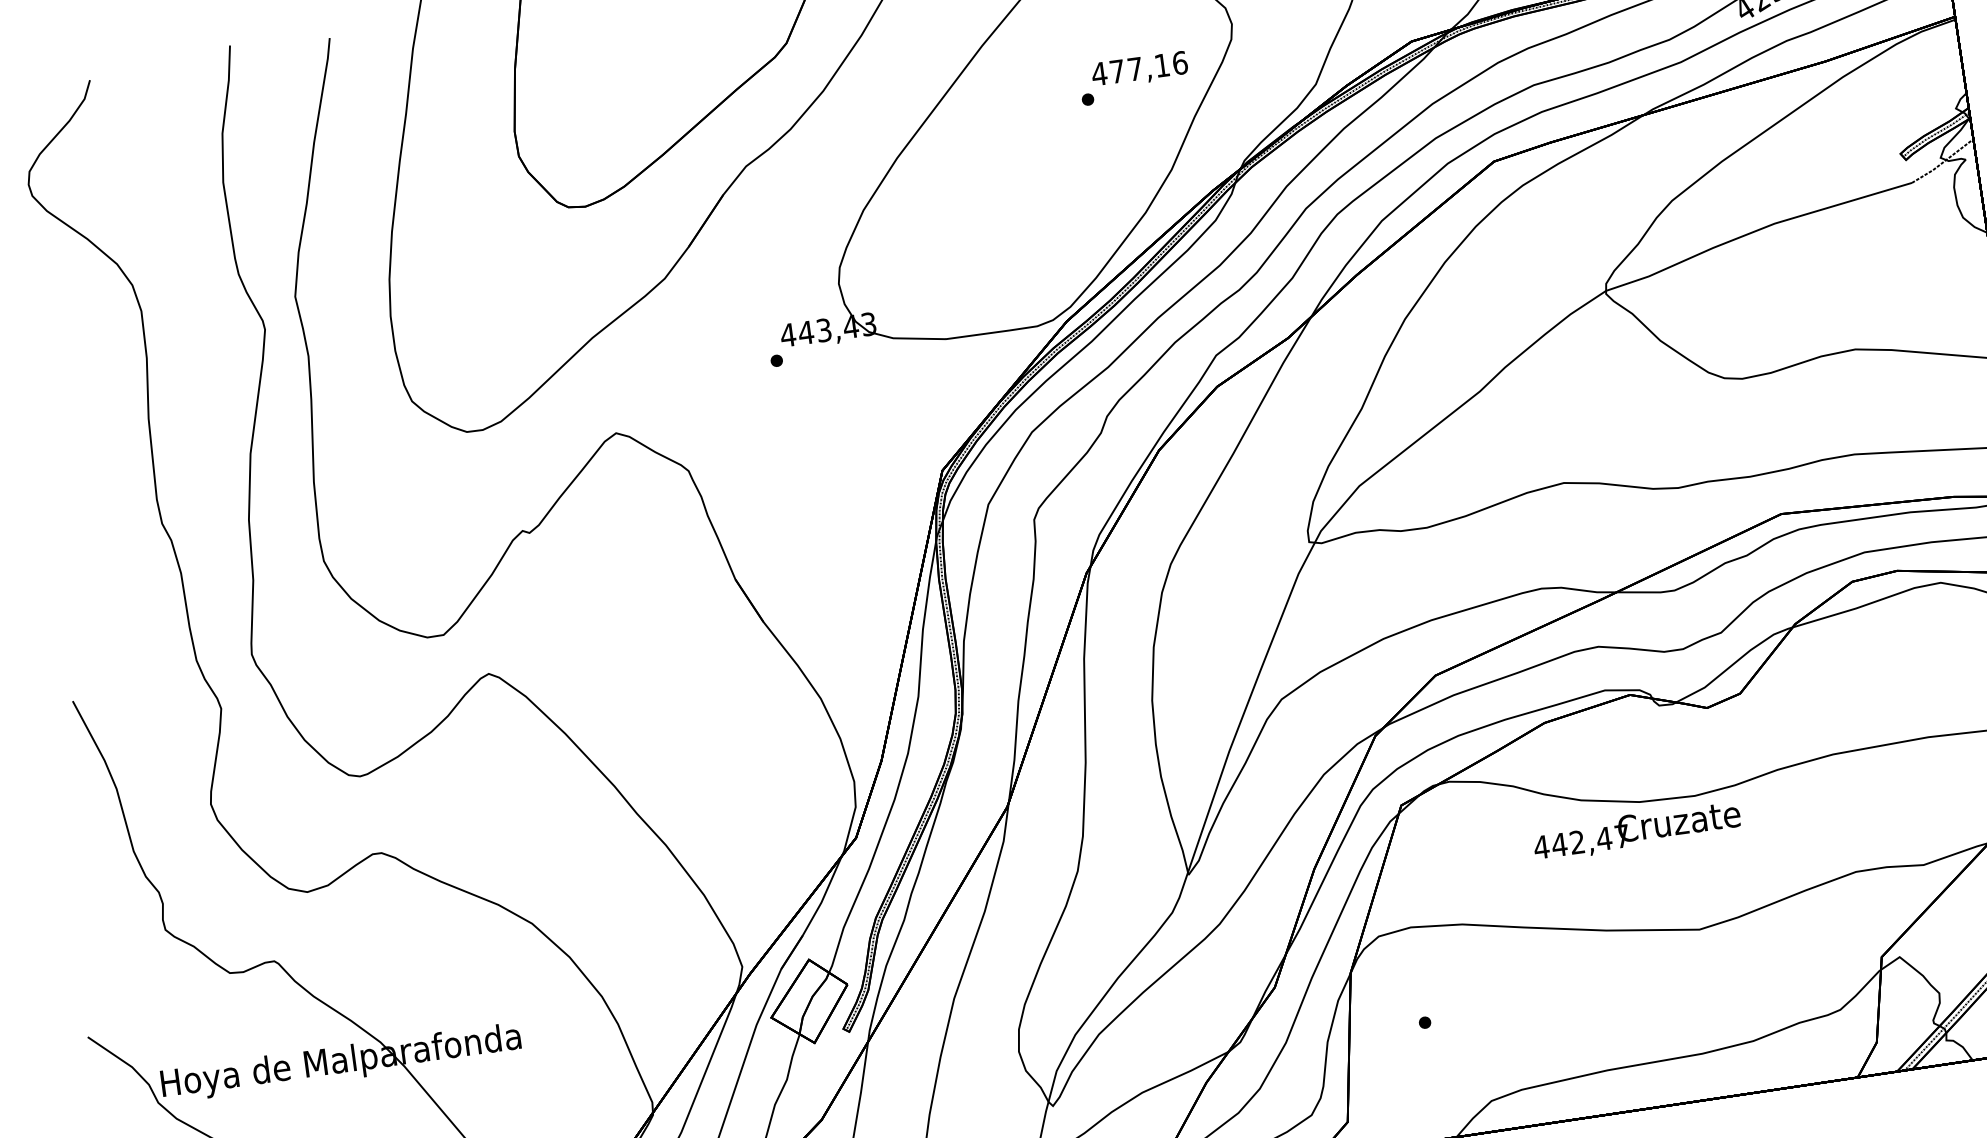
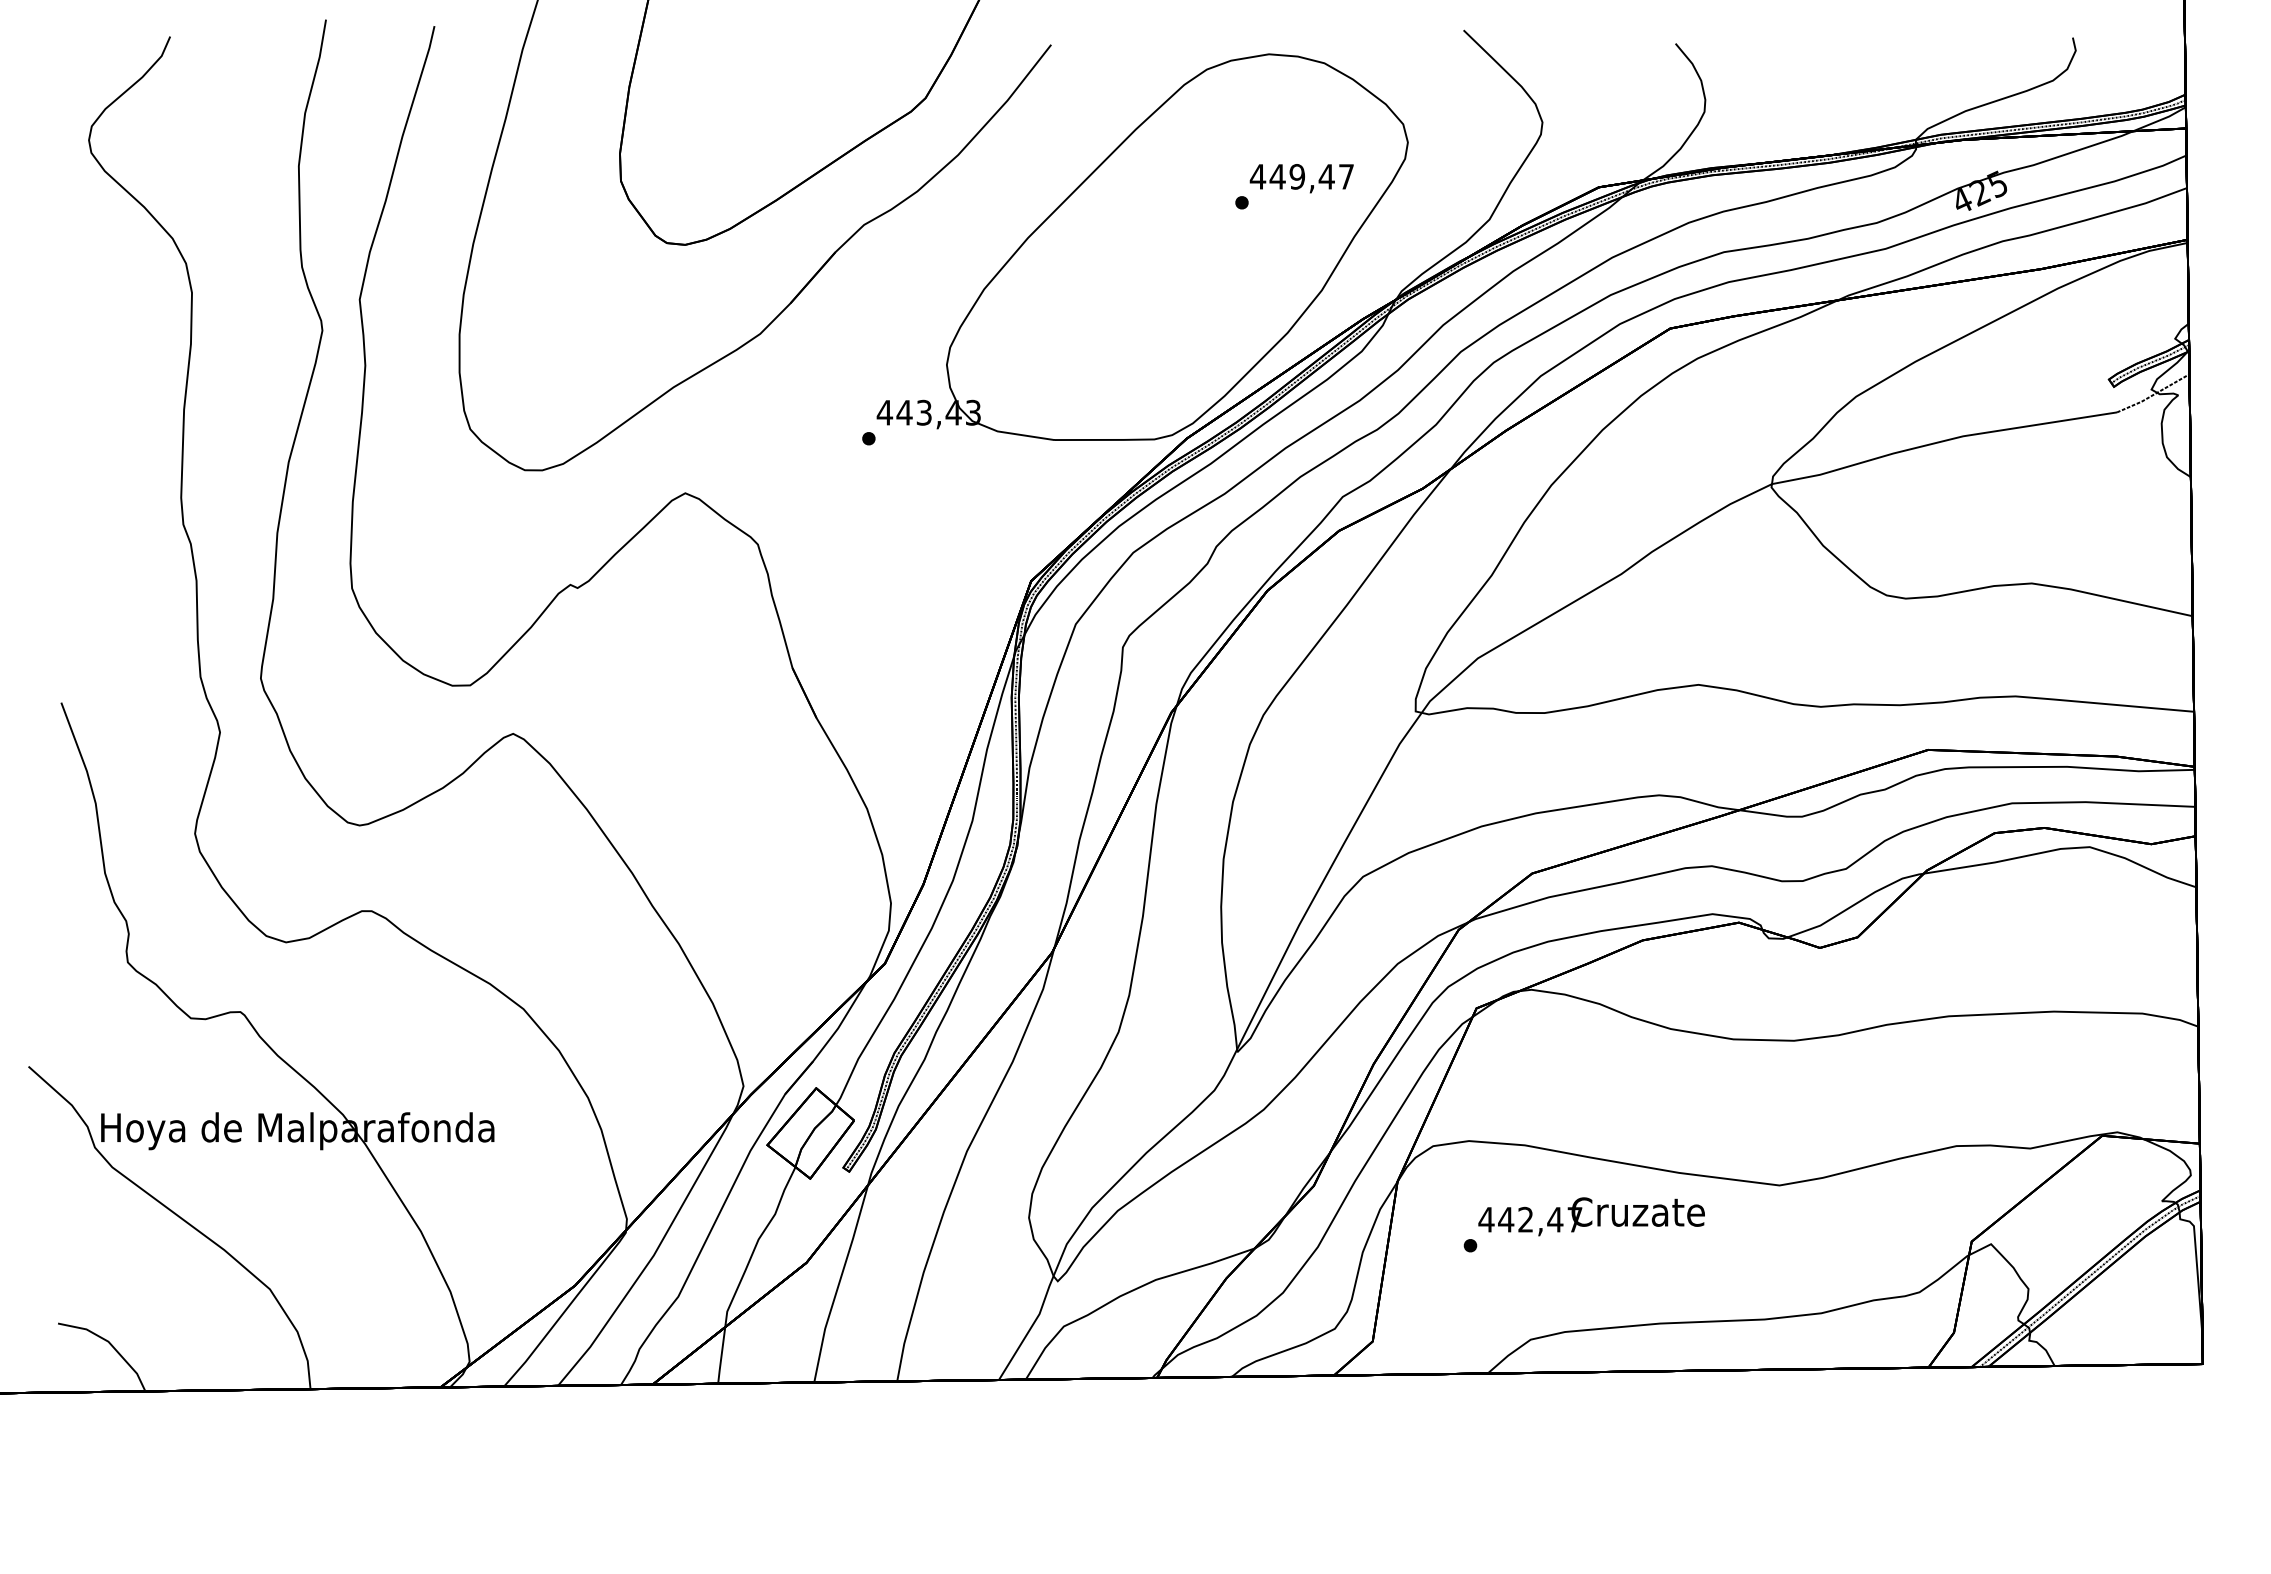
text: (1148, 67) -> (1311, 176), 477,16 -> 449,47
text: (1636, 831) -> (1591, 1216), moved

